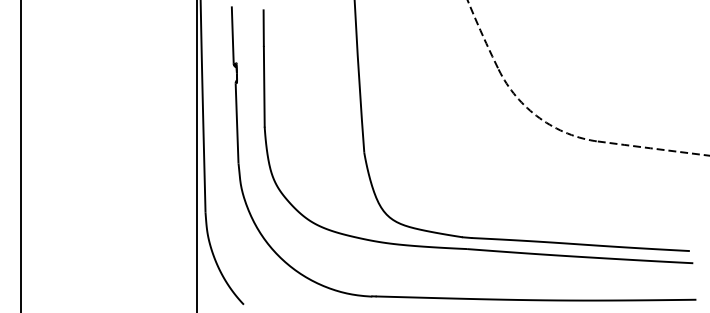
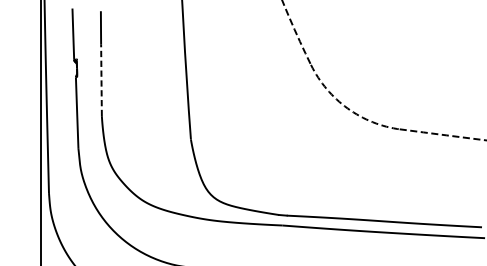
line: (264, 86) -> (101, 80), solid -> dashed

